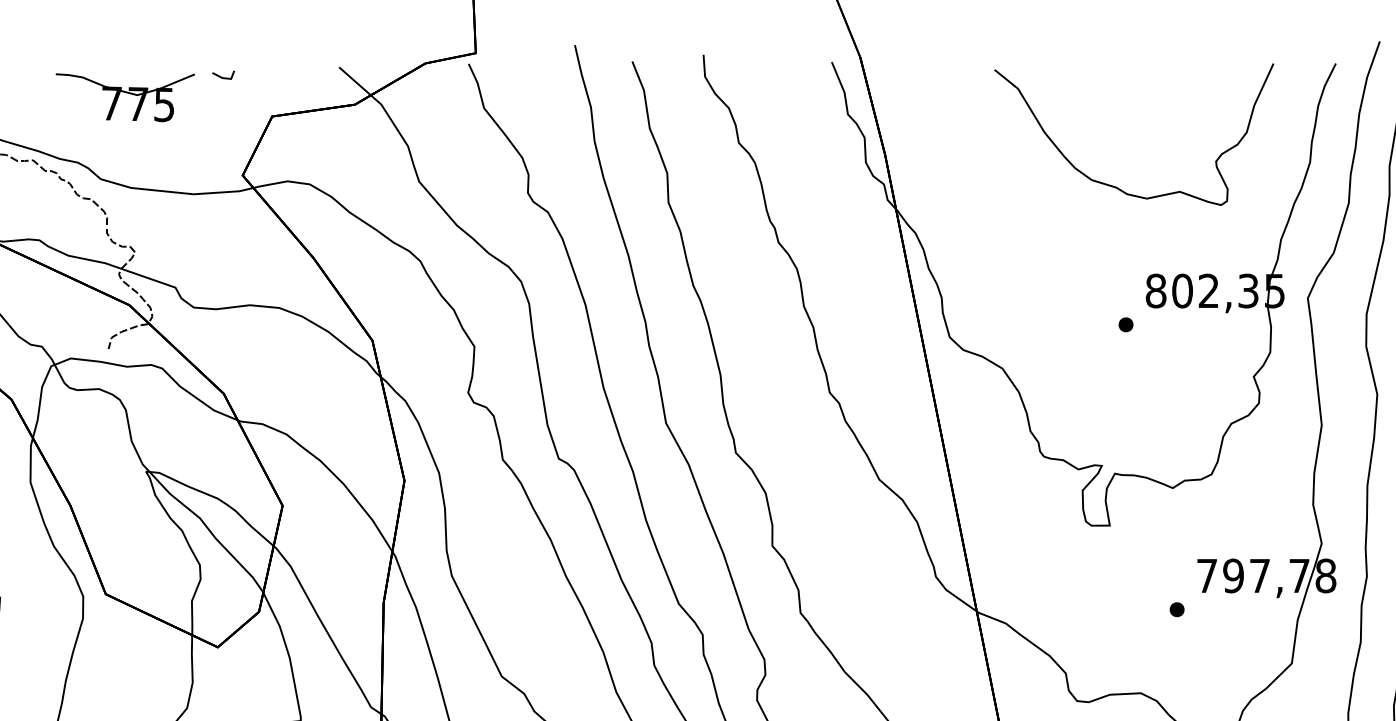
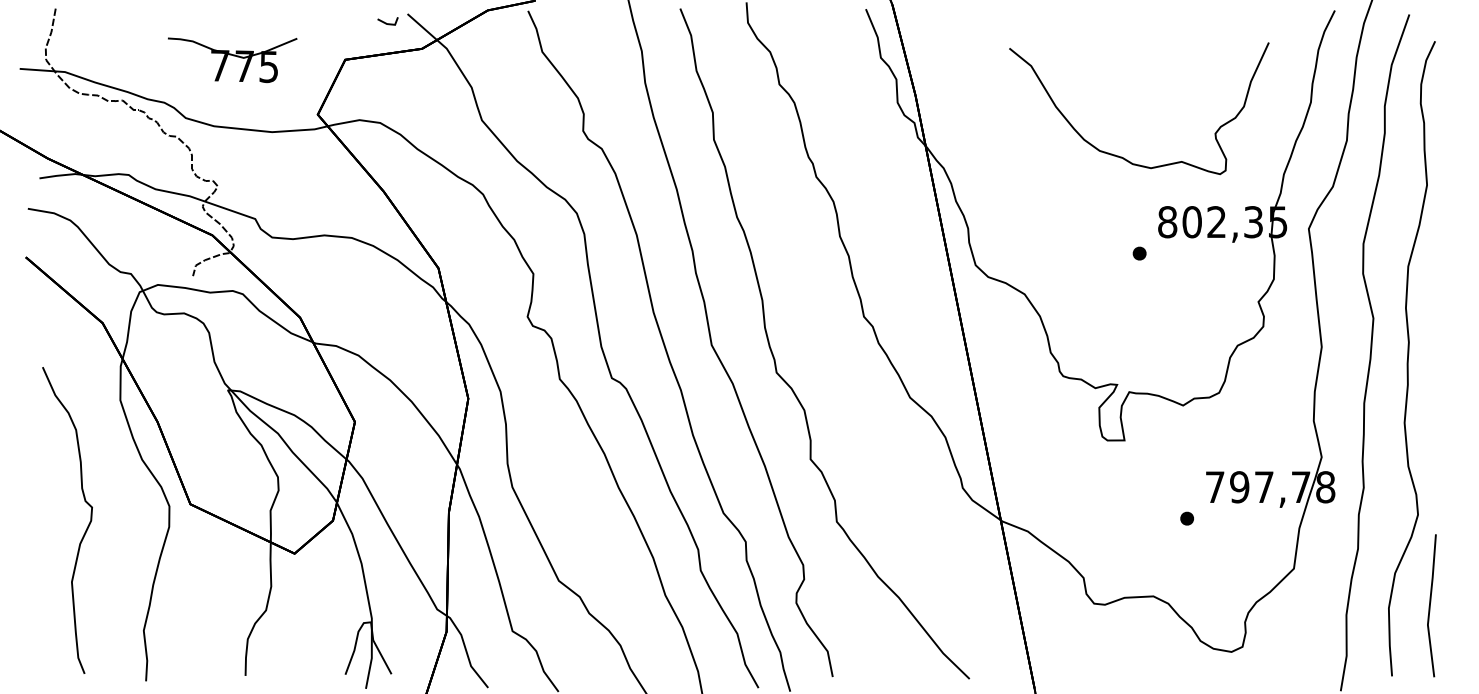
line: (221, 76) -> (386, 22), moved
part: (125, 97) -> (232, 60), moved
curve: (1115, 186) -> (1121, 156), moved

